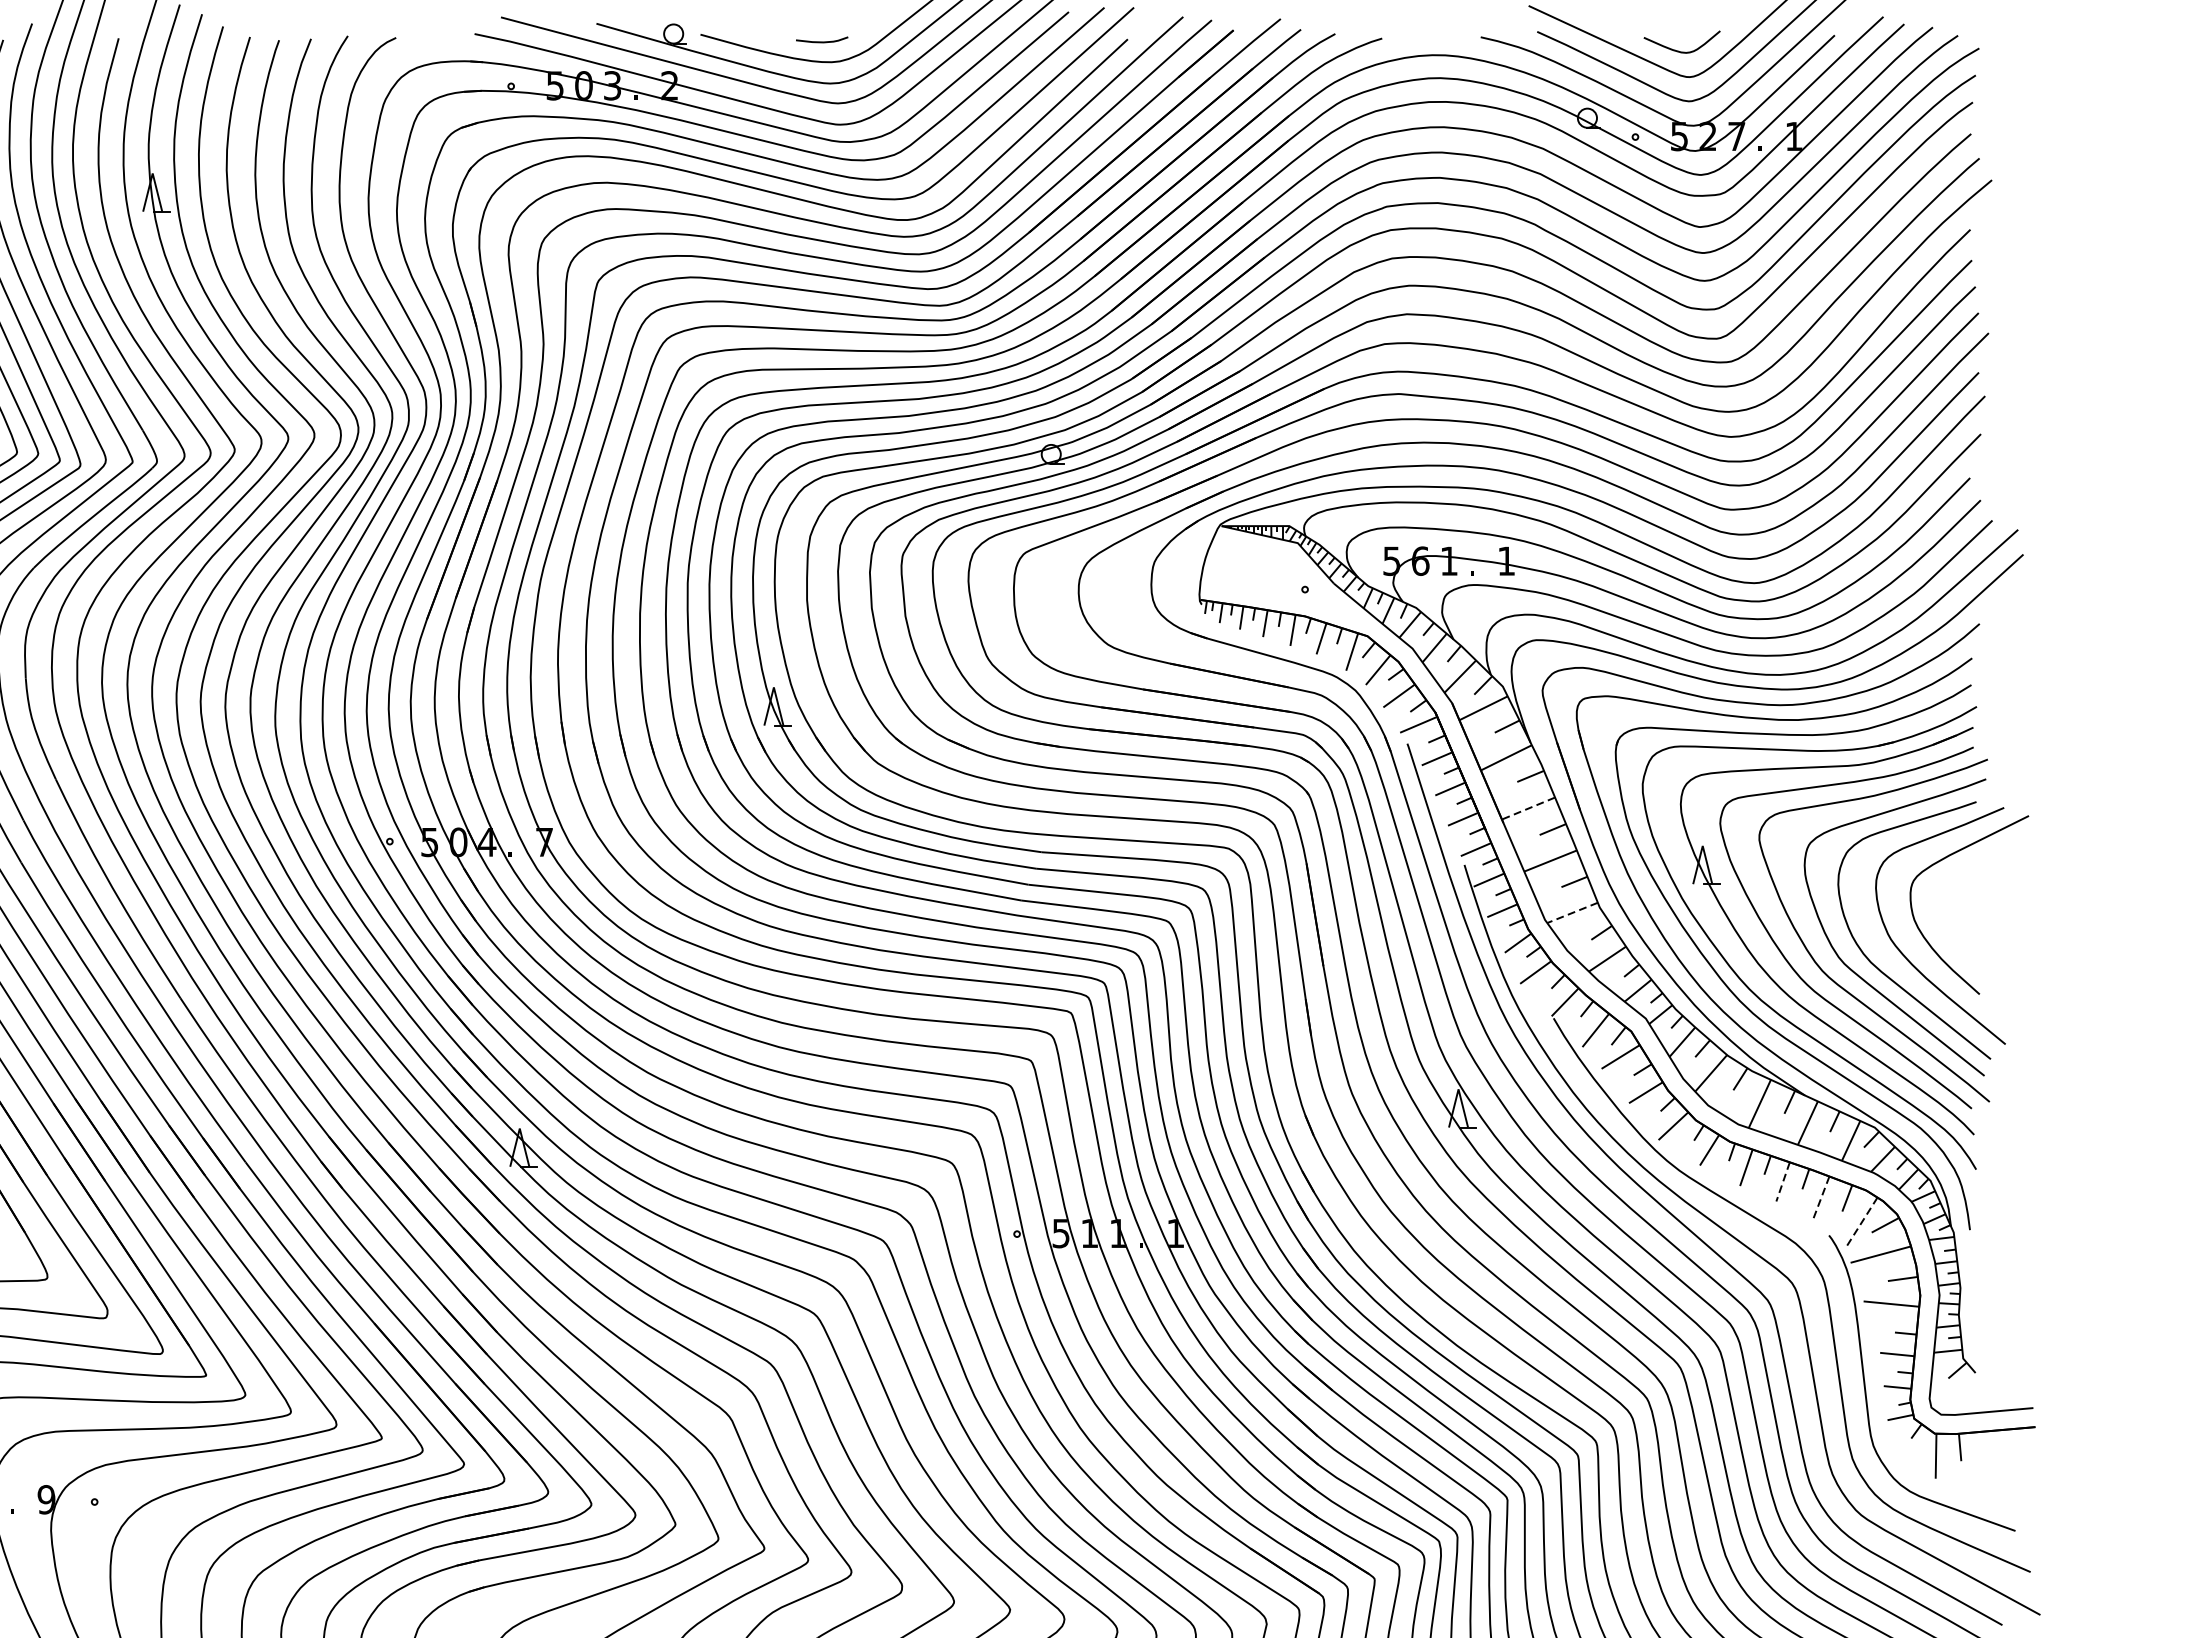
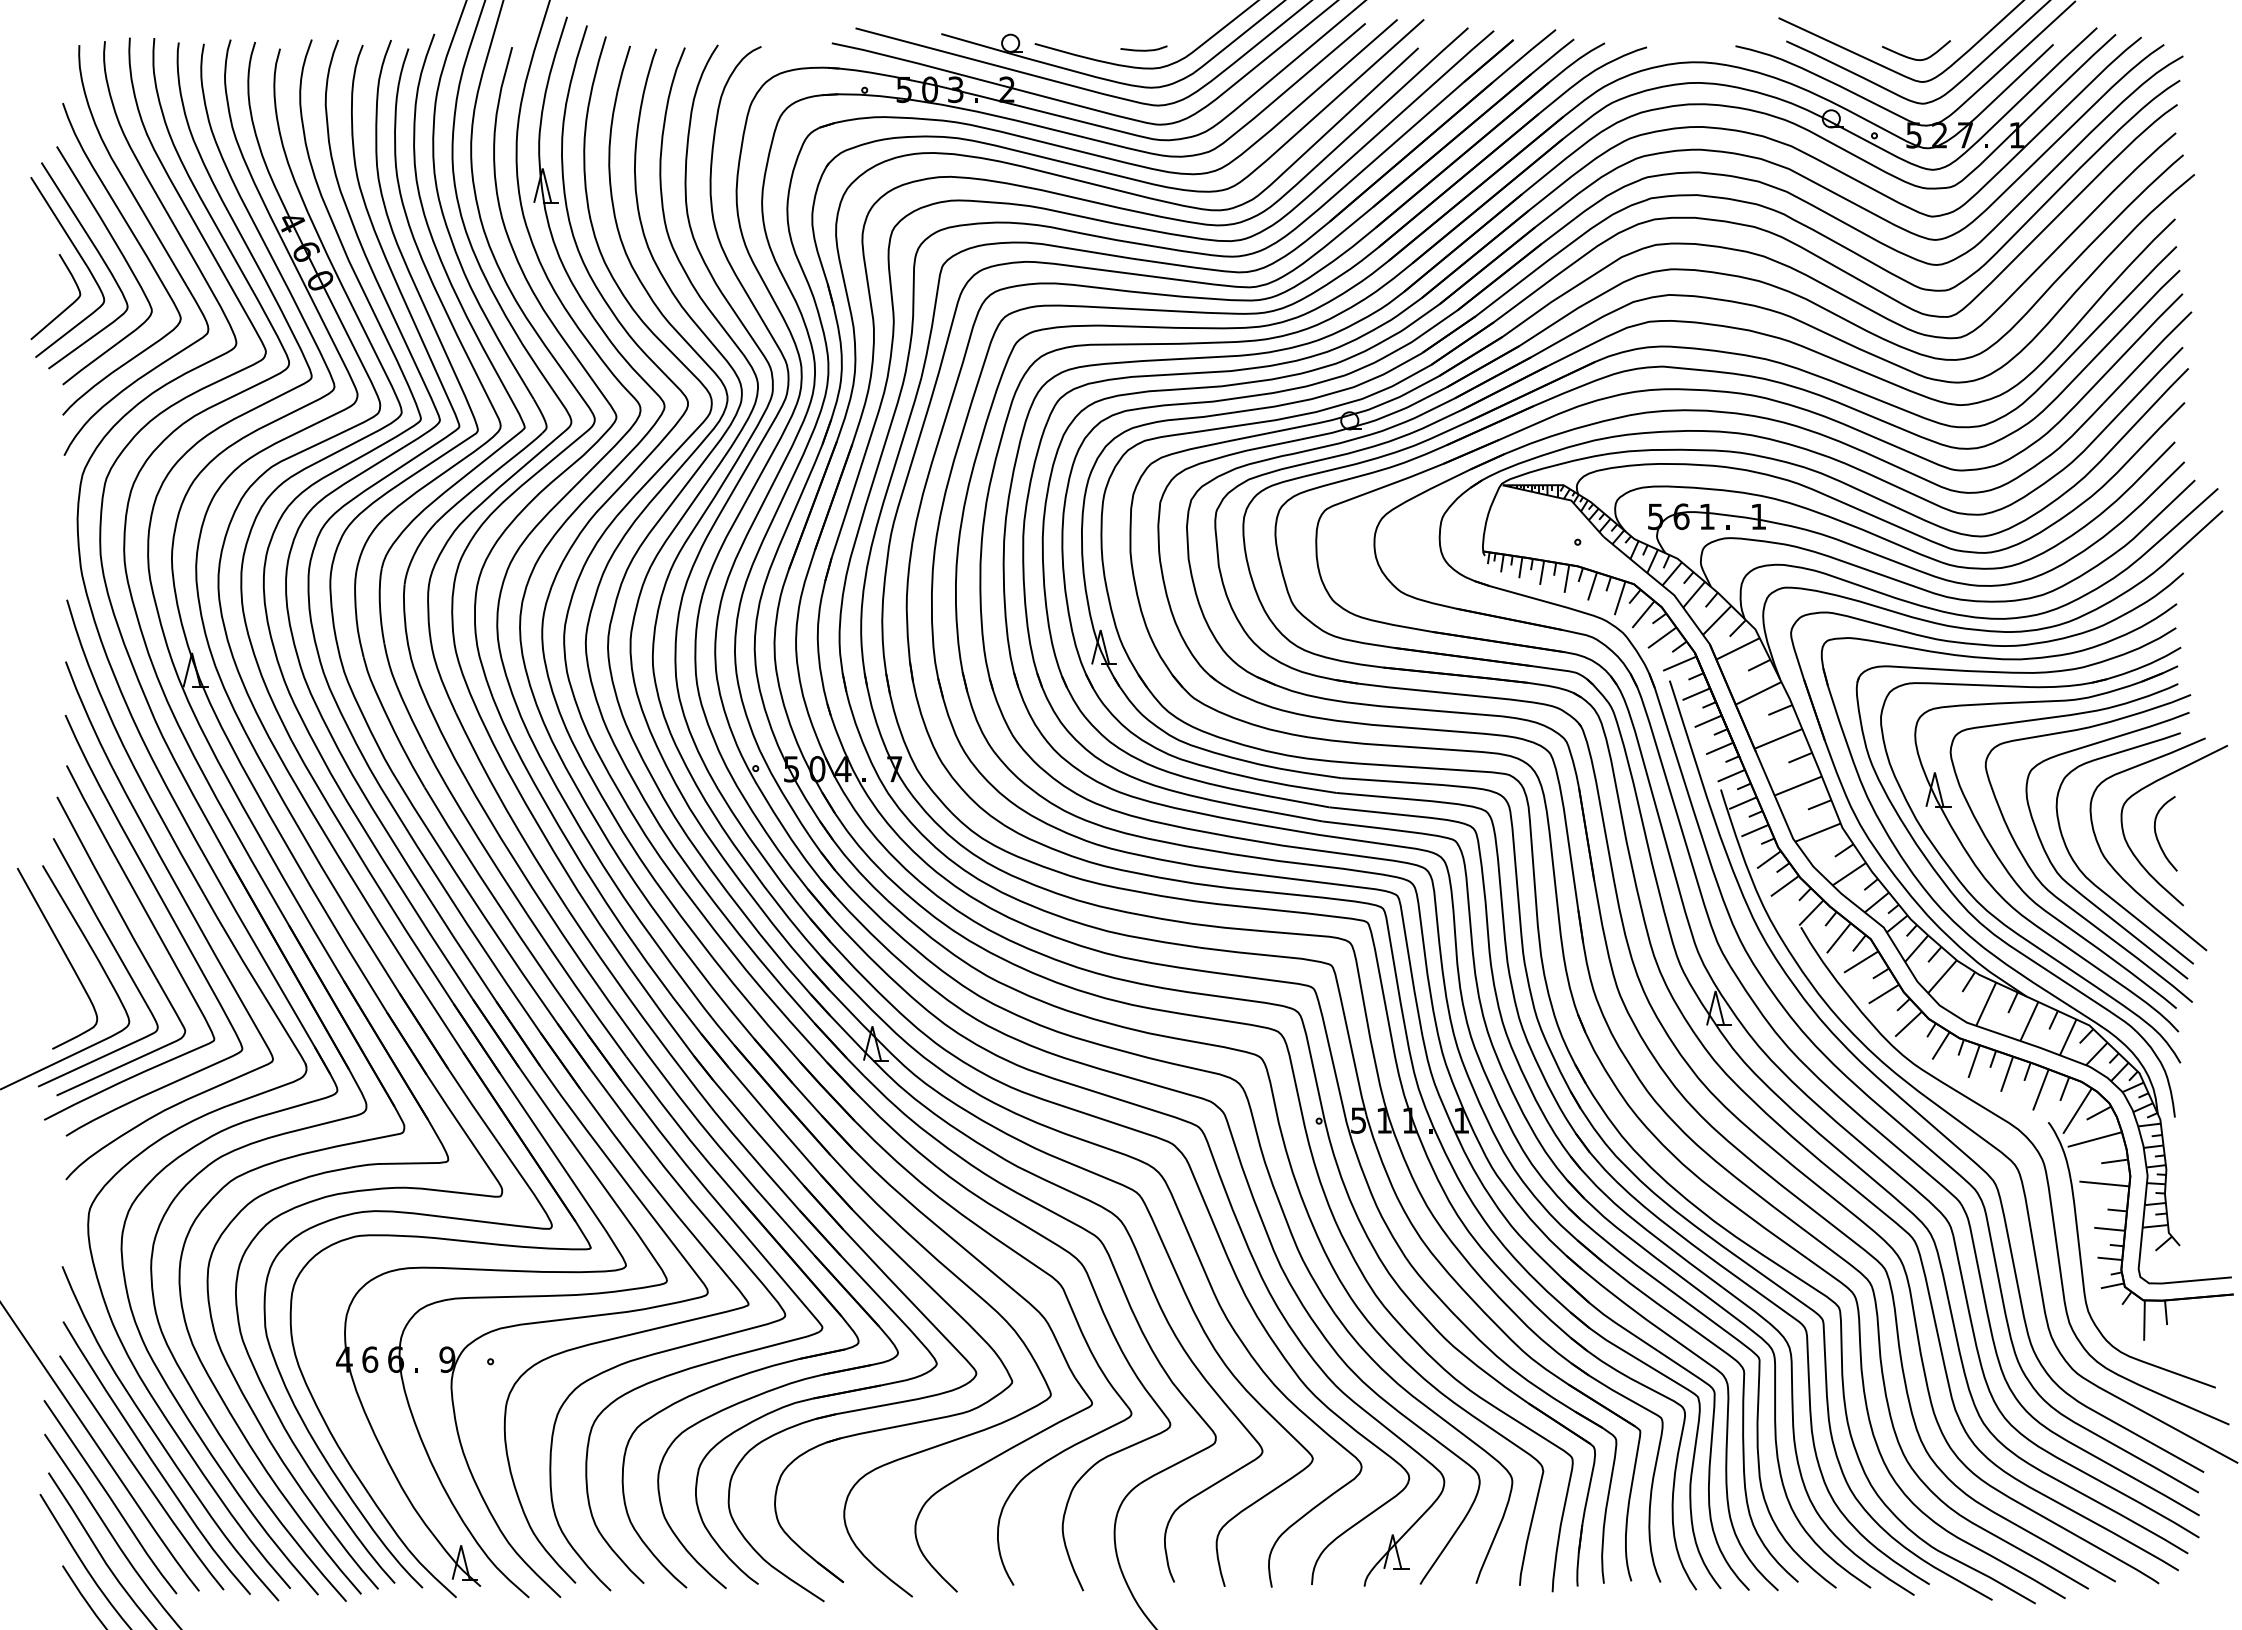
line: (1528, 808) -> (1778, 738), dashed -> solid
line: (1572, 912) -> (1817, 832), dashed -> solid
curve: (1950, 916) -> (2157, 835), added
line: (1783, 1182) -> (2007, 1074), dashed -> solid
line: (1820, 1198) -> (2040, 1089), dashed -> solid
line: (1861, 1223) -> (2077, 1111), dashed -> solid

